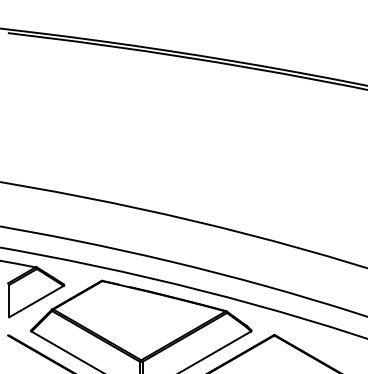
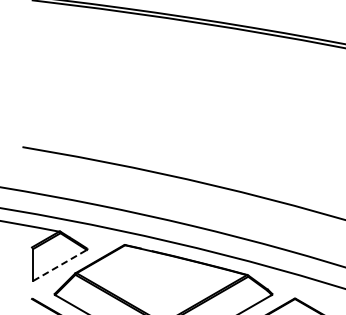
line: (36, 301) -> (60, 265), solid -> dashed

